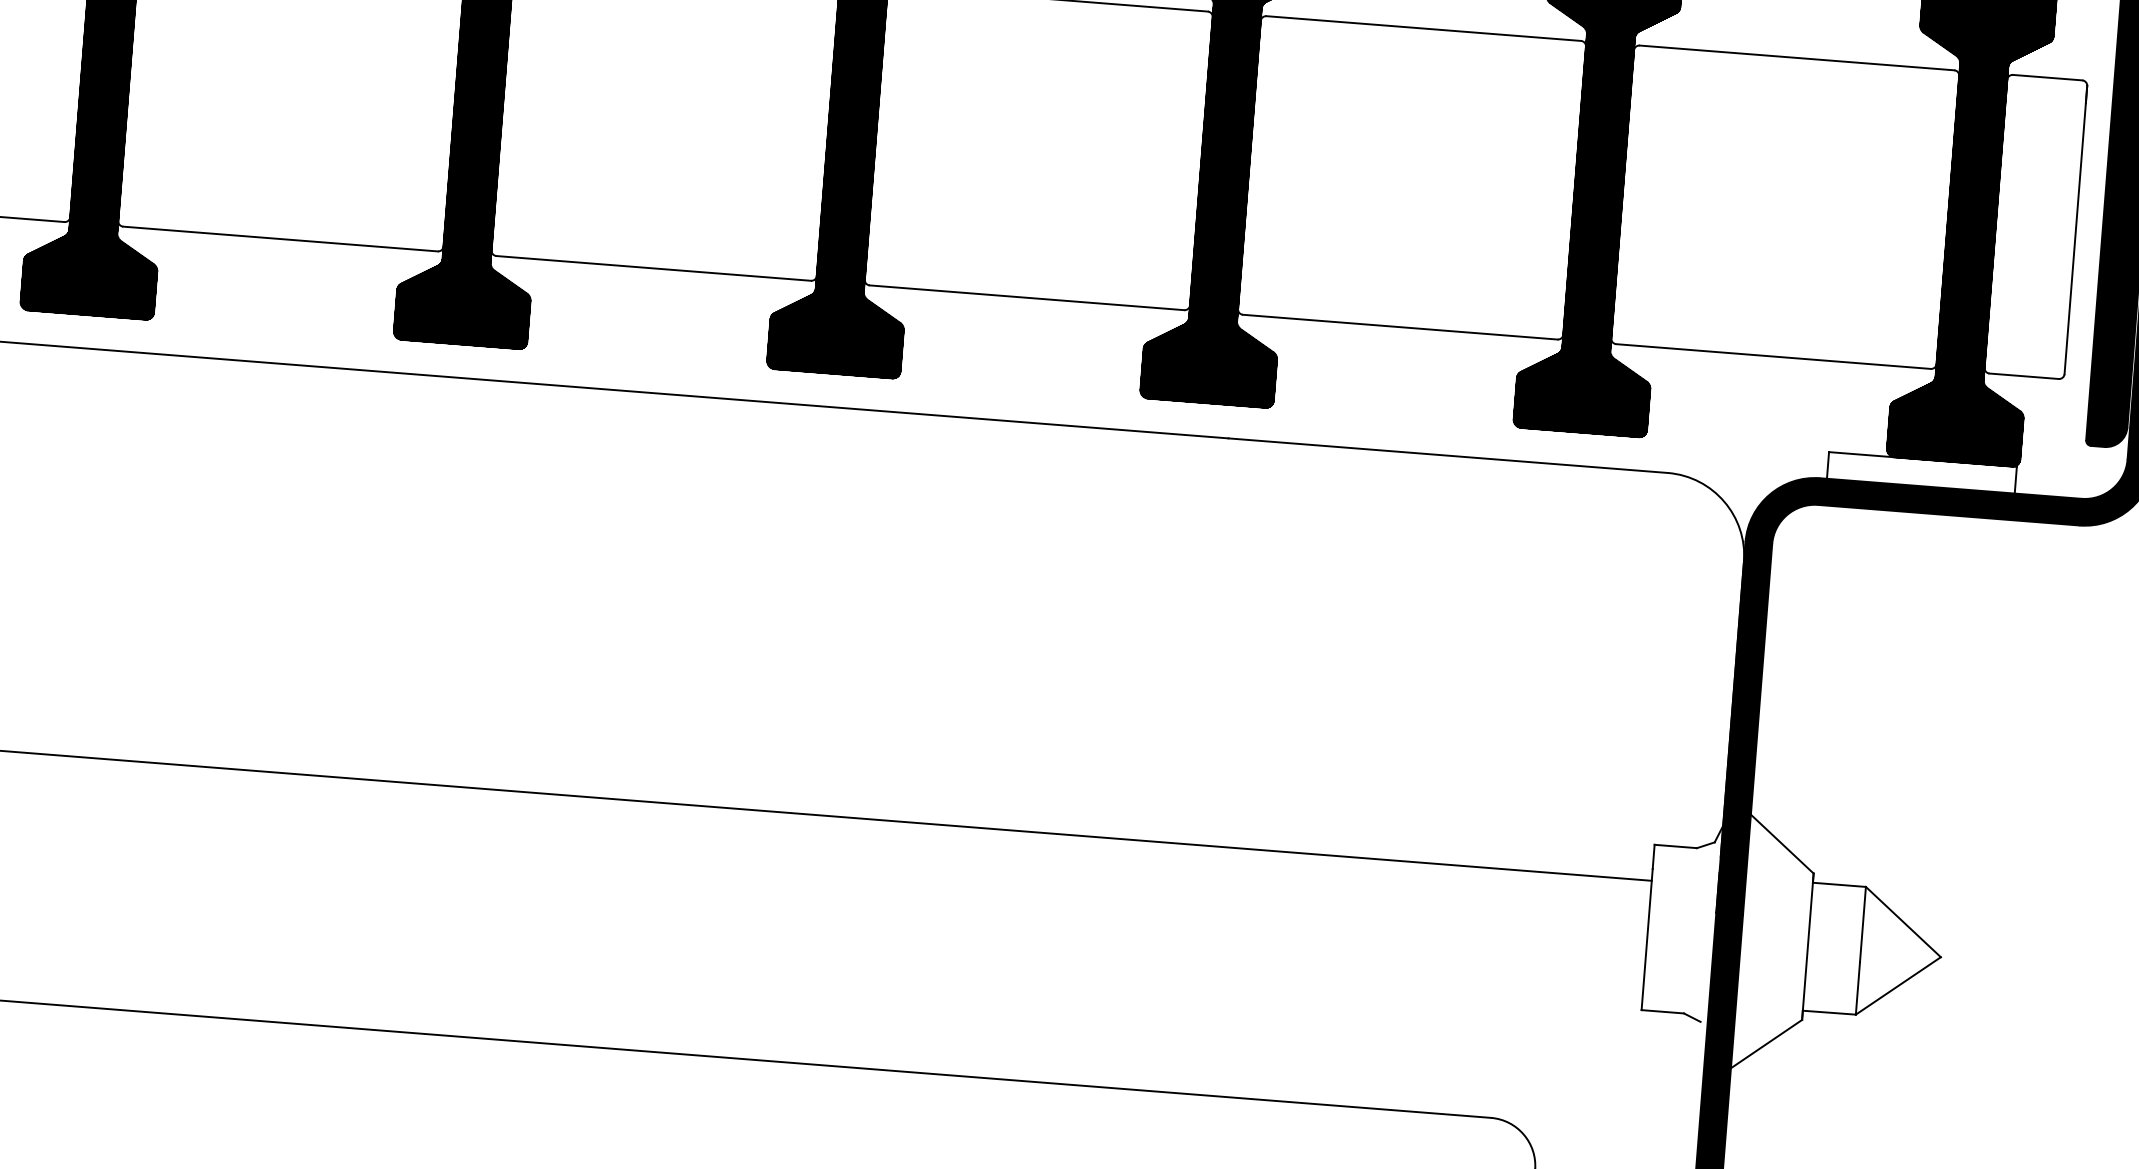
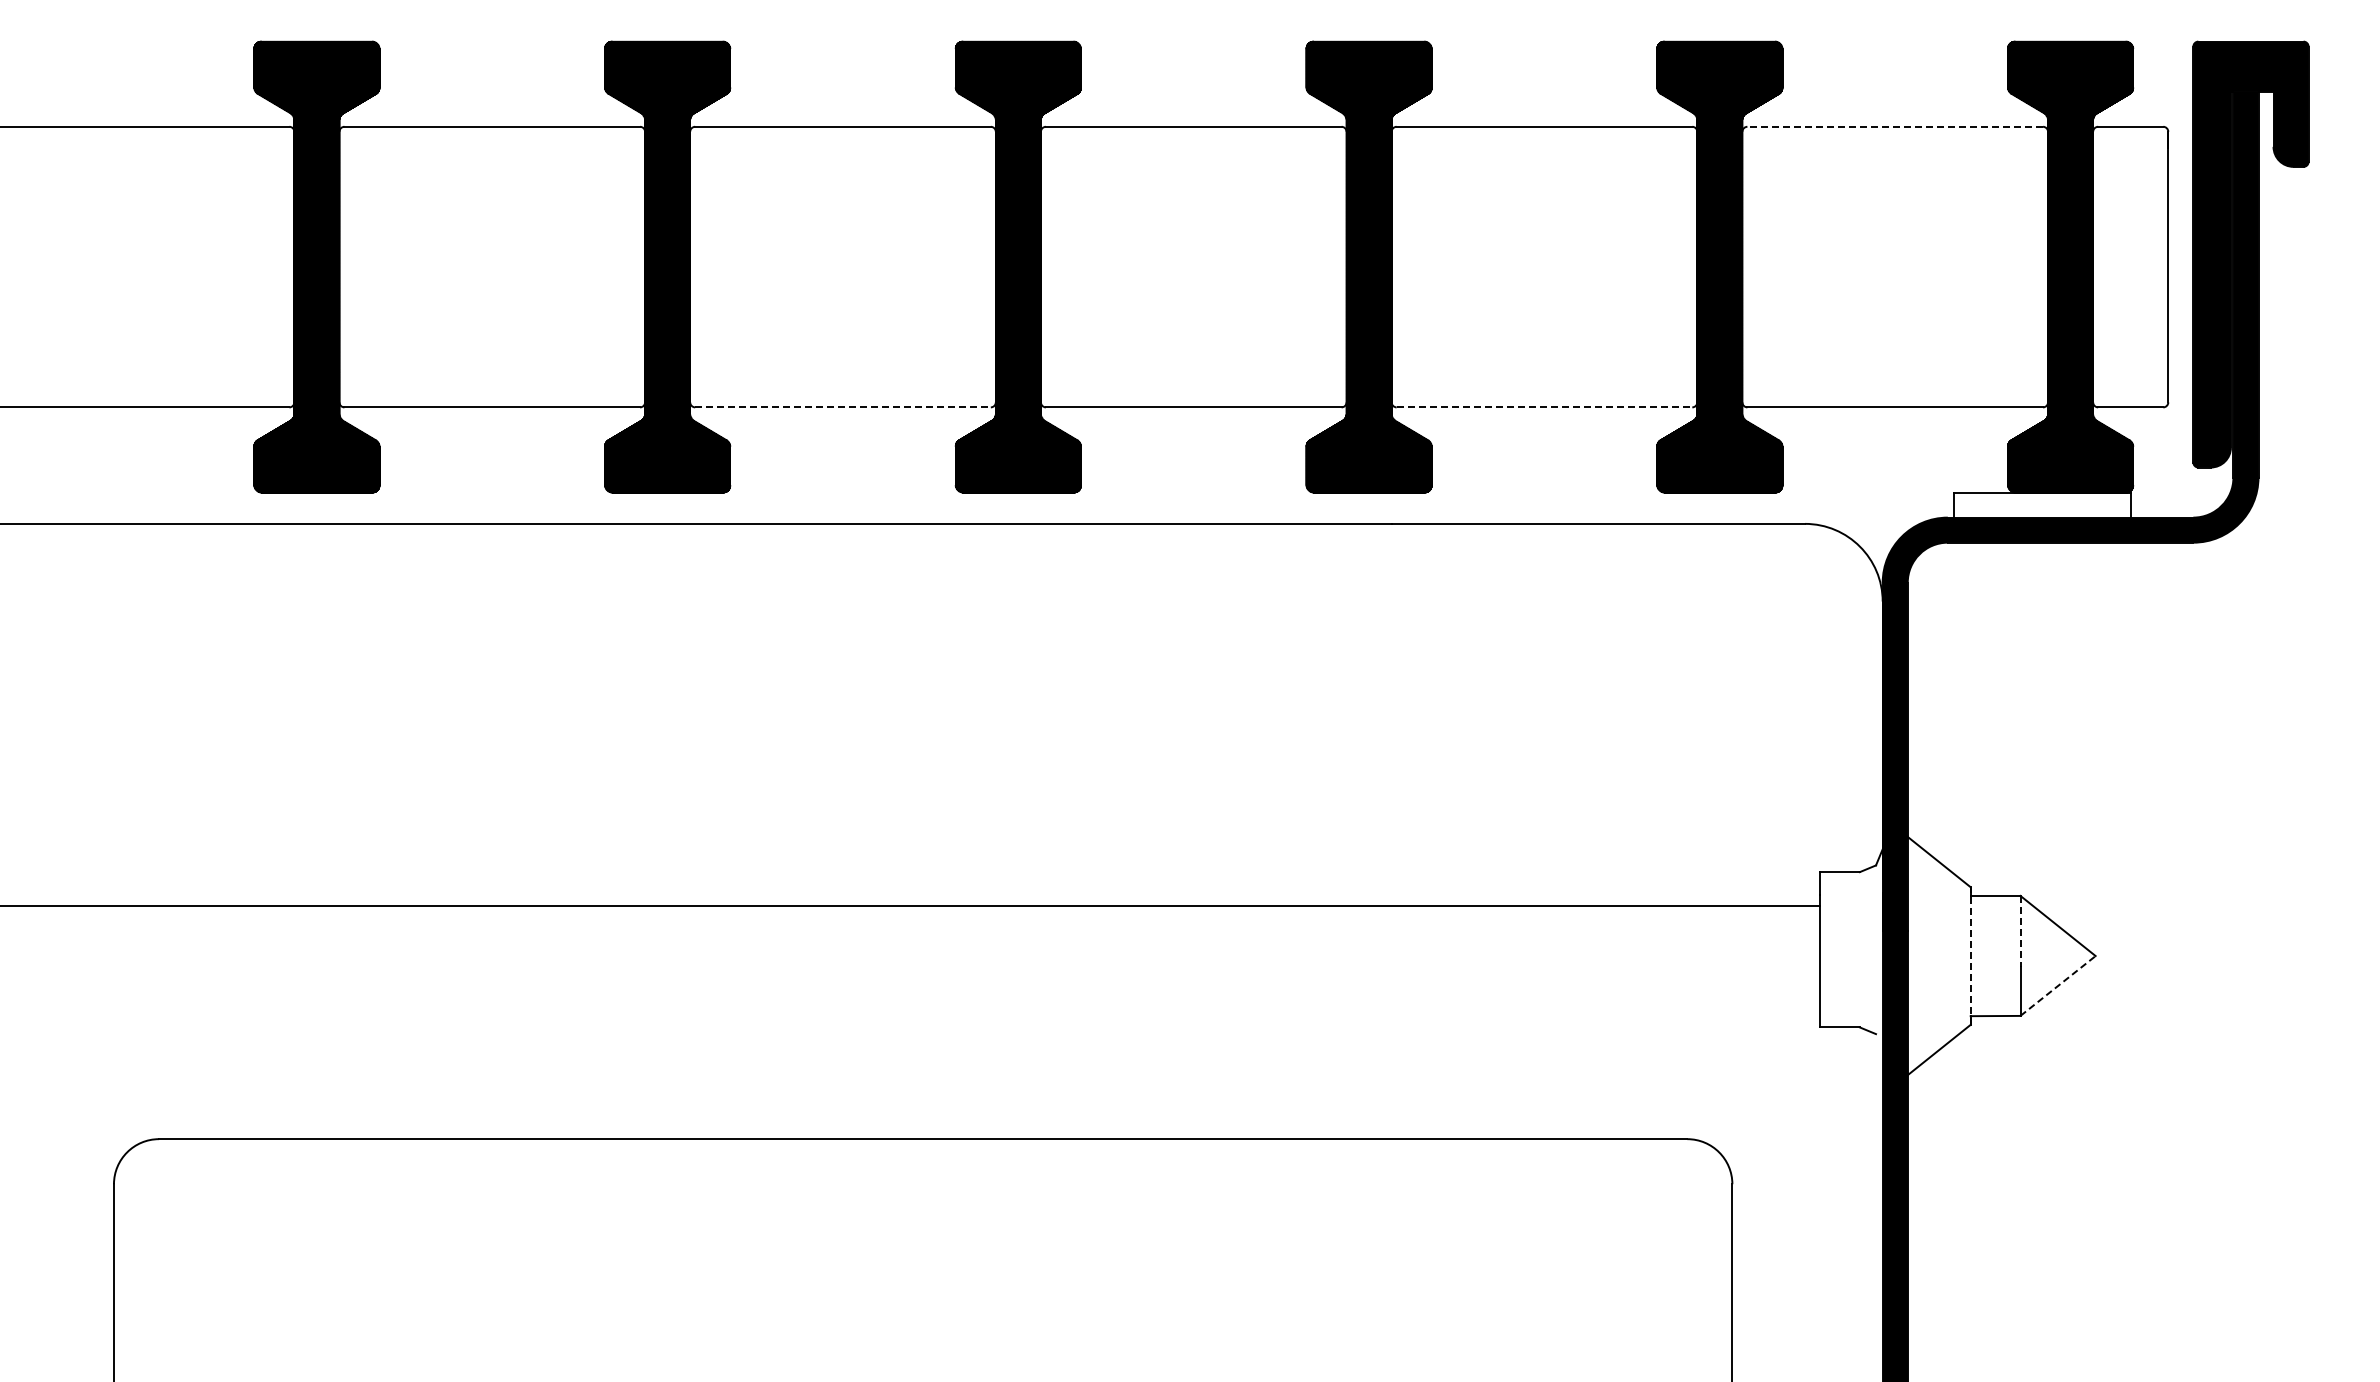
line: (1797, 57) -> (1895, 126), solid -> dashed
line: (654, 268) -> (843, 407), solid -> dashed
line: (1400, 327) -> (1544, 407), solid -> dashed
line: (1862, 924) -> (2020, 931), solid -> dashed
line: (1807, 947) -> (1970, 956), solid -> dashed
line: (1898, 985) -> (2058, 985), solid -> dashed

